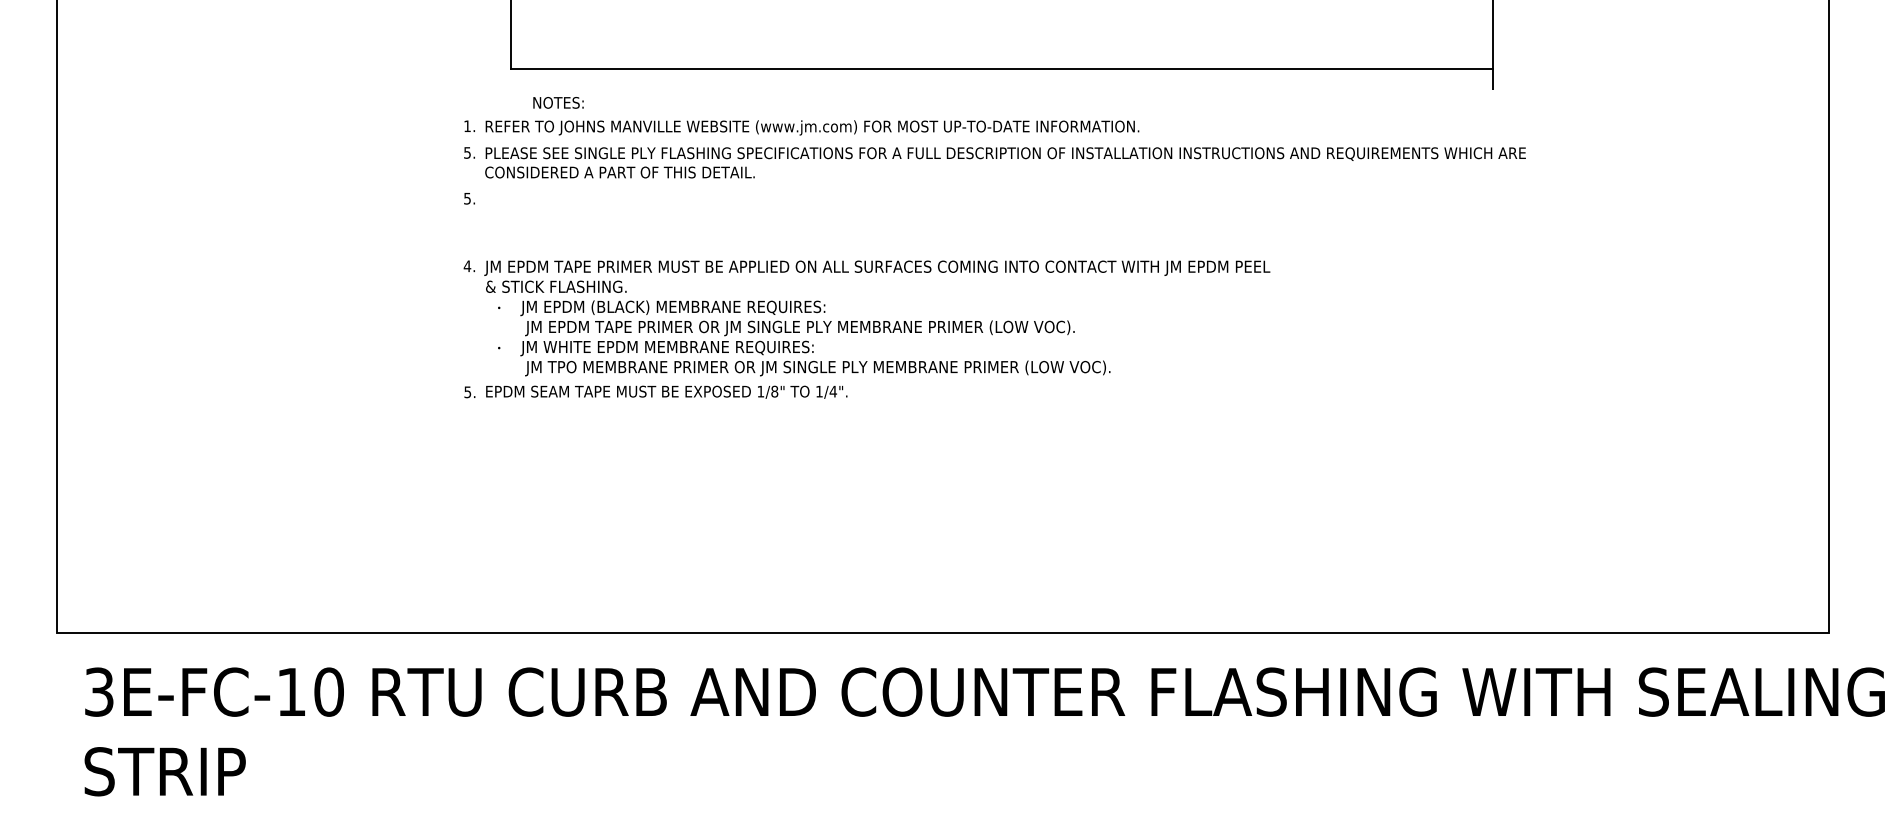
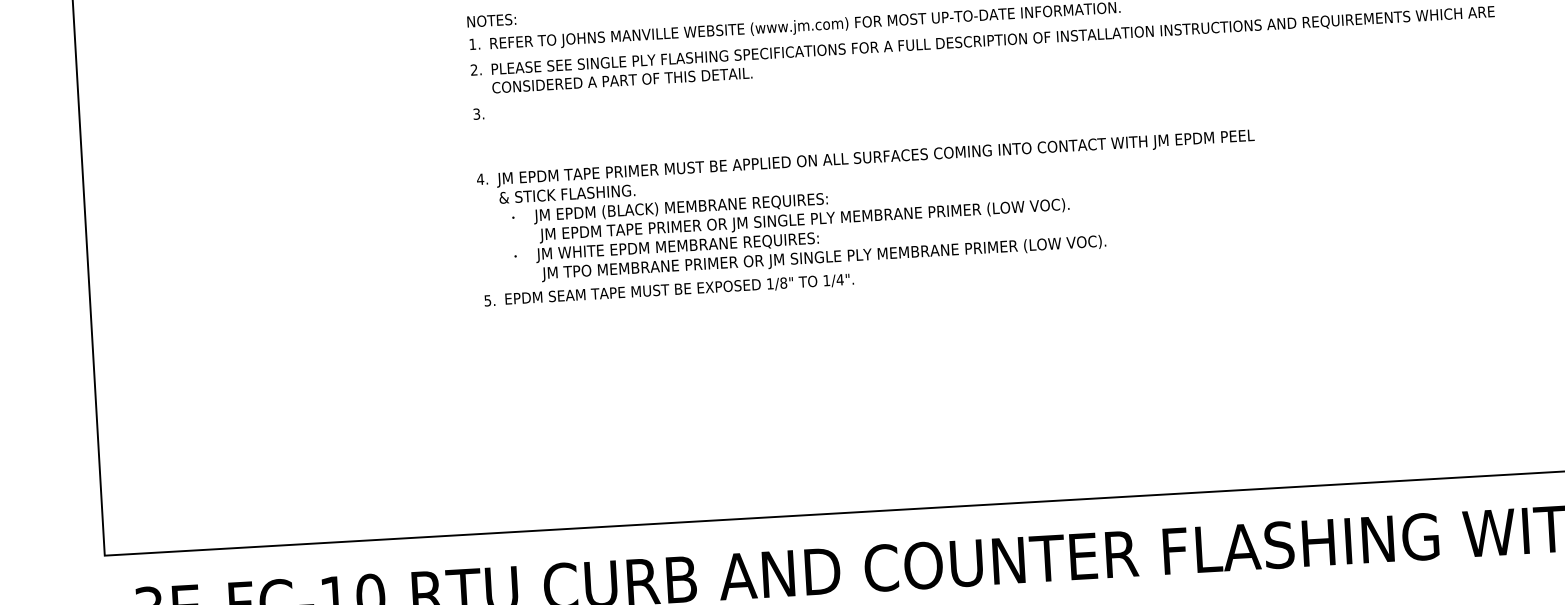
text: (558, 102) -> (491, 20), moved
text: (467, 152) -> (474, 69), 5. -> 2.
text: (467, 197) -> (476, 113), 5. -> 3.

